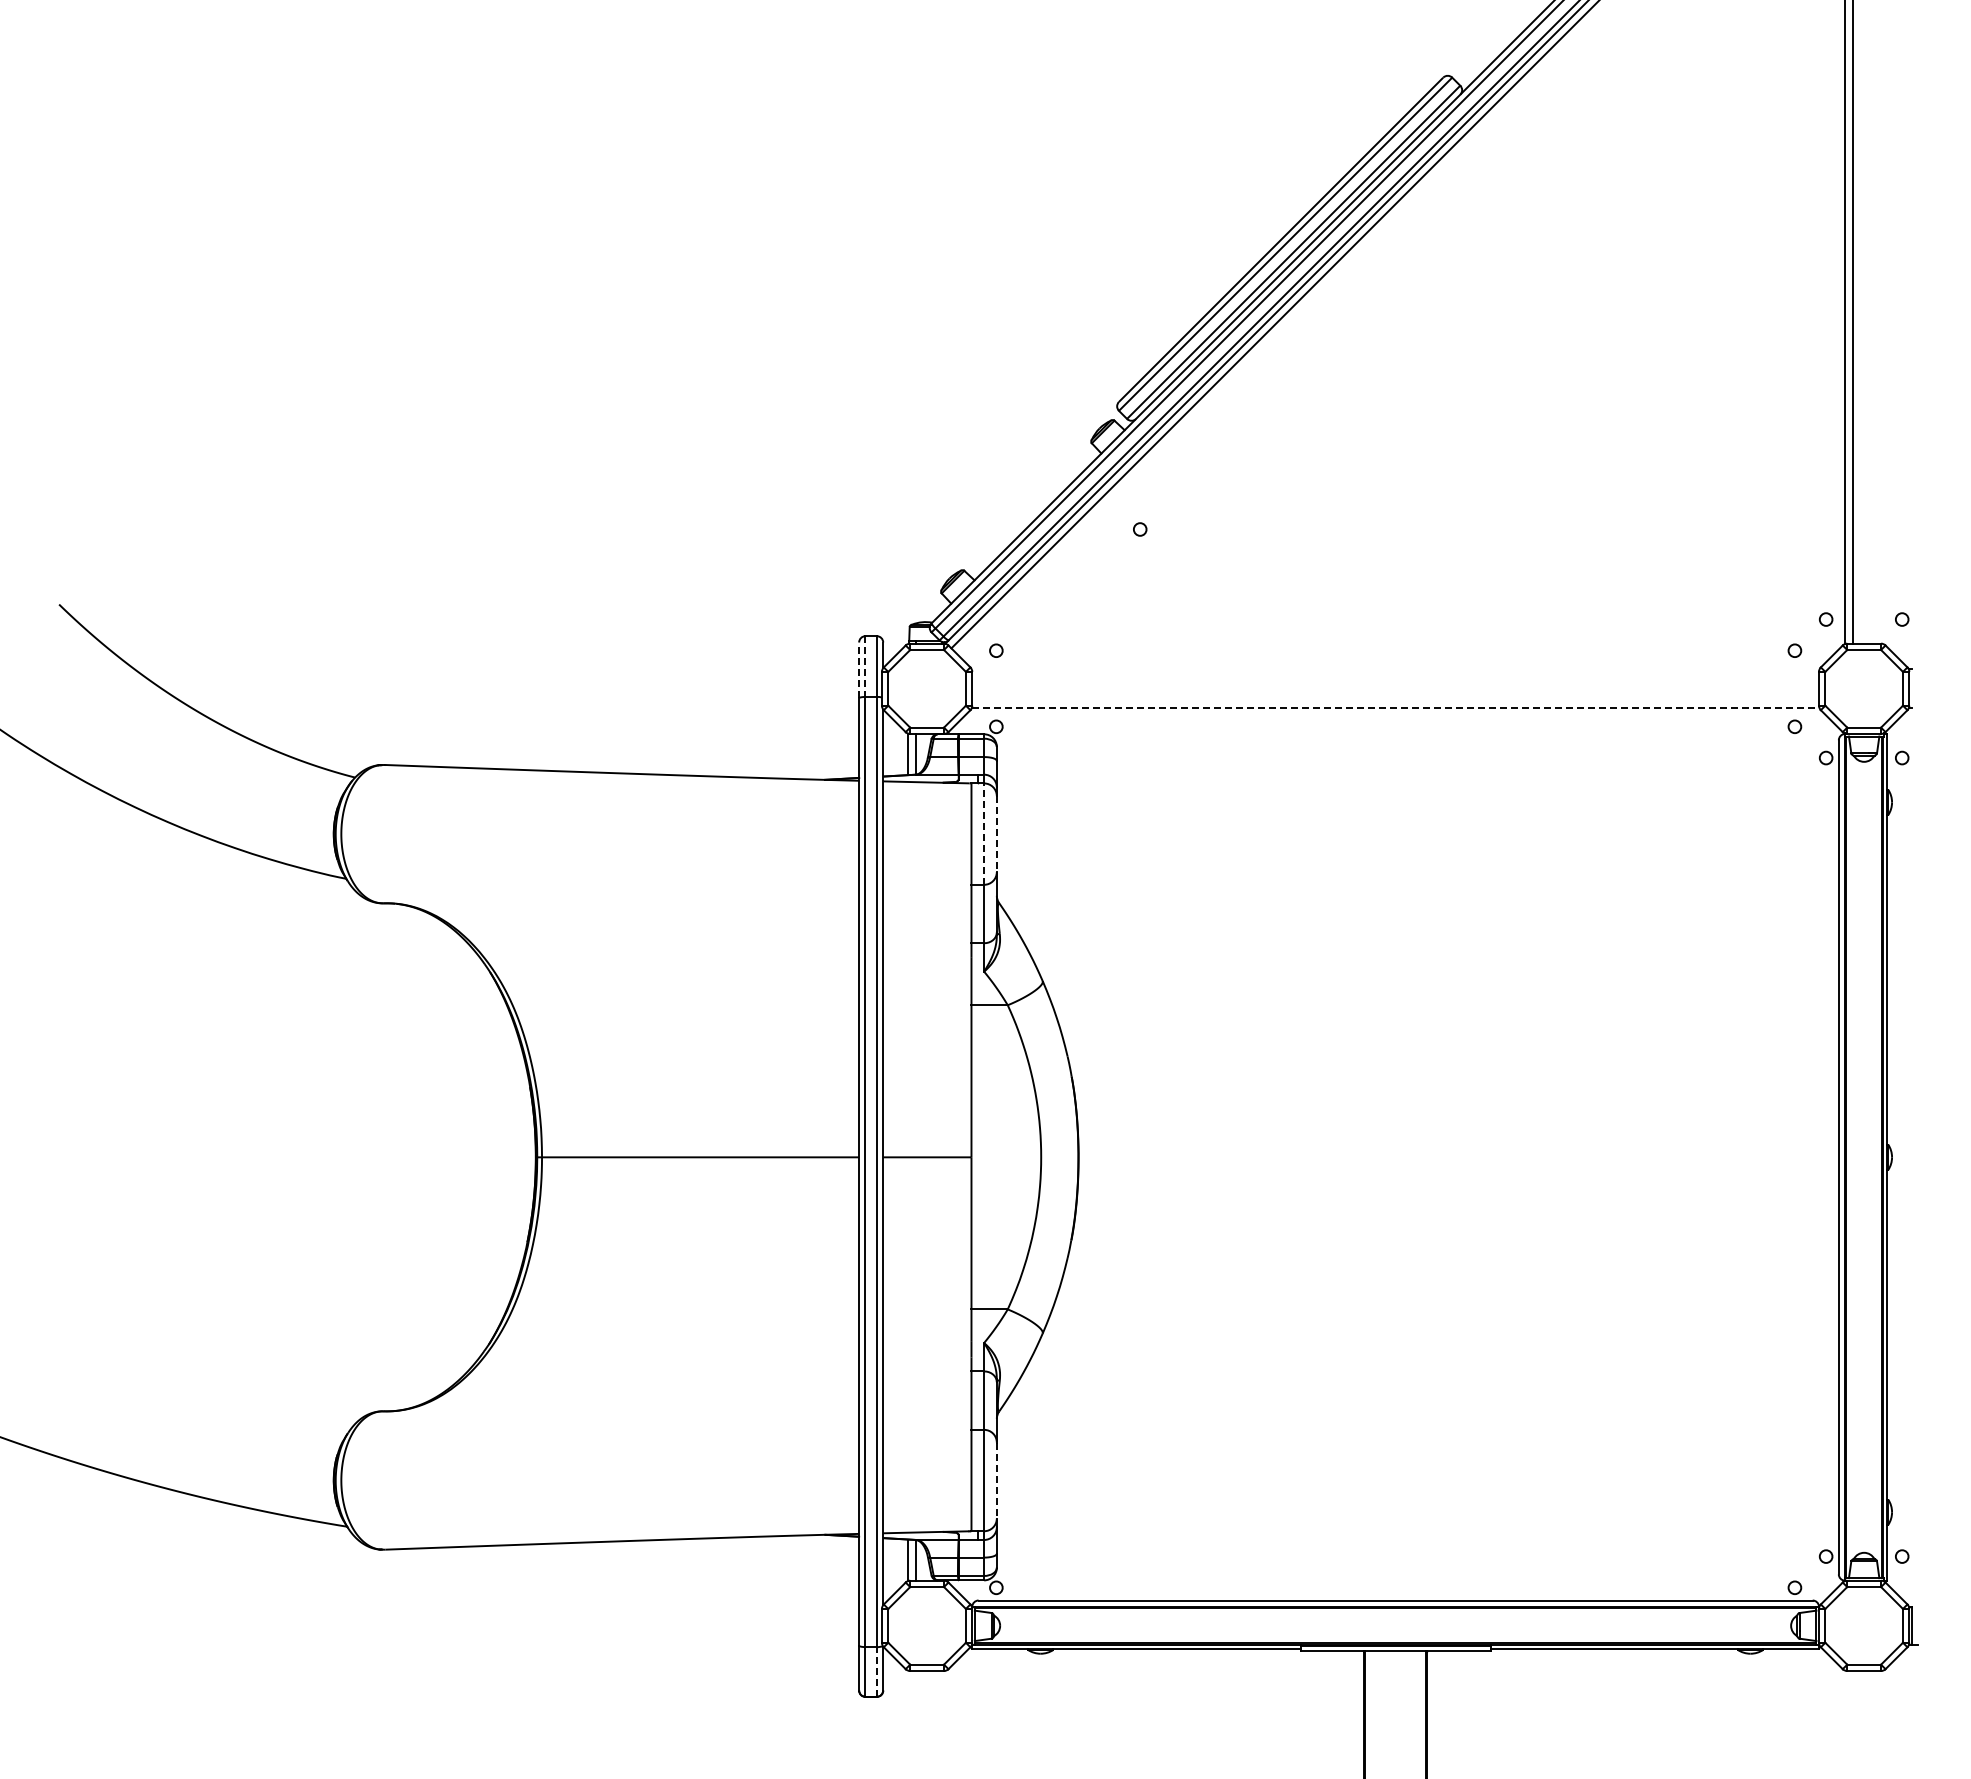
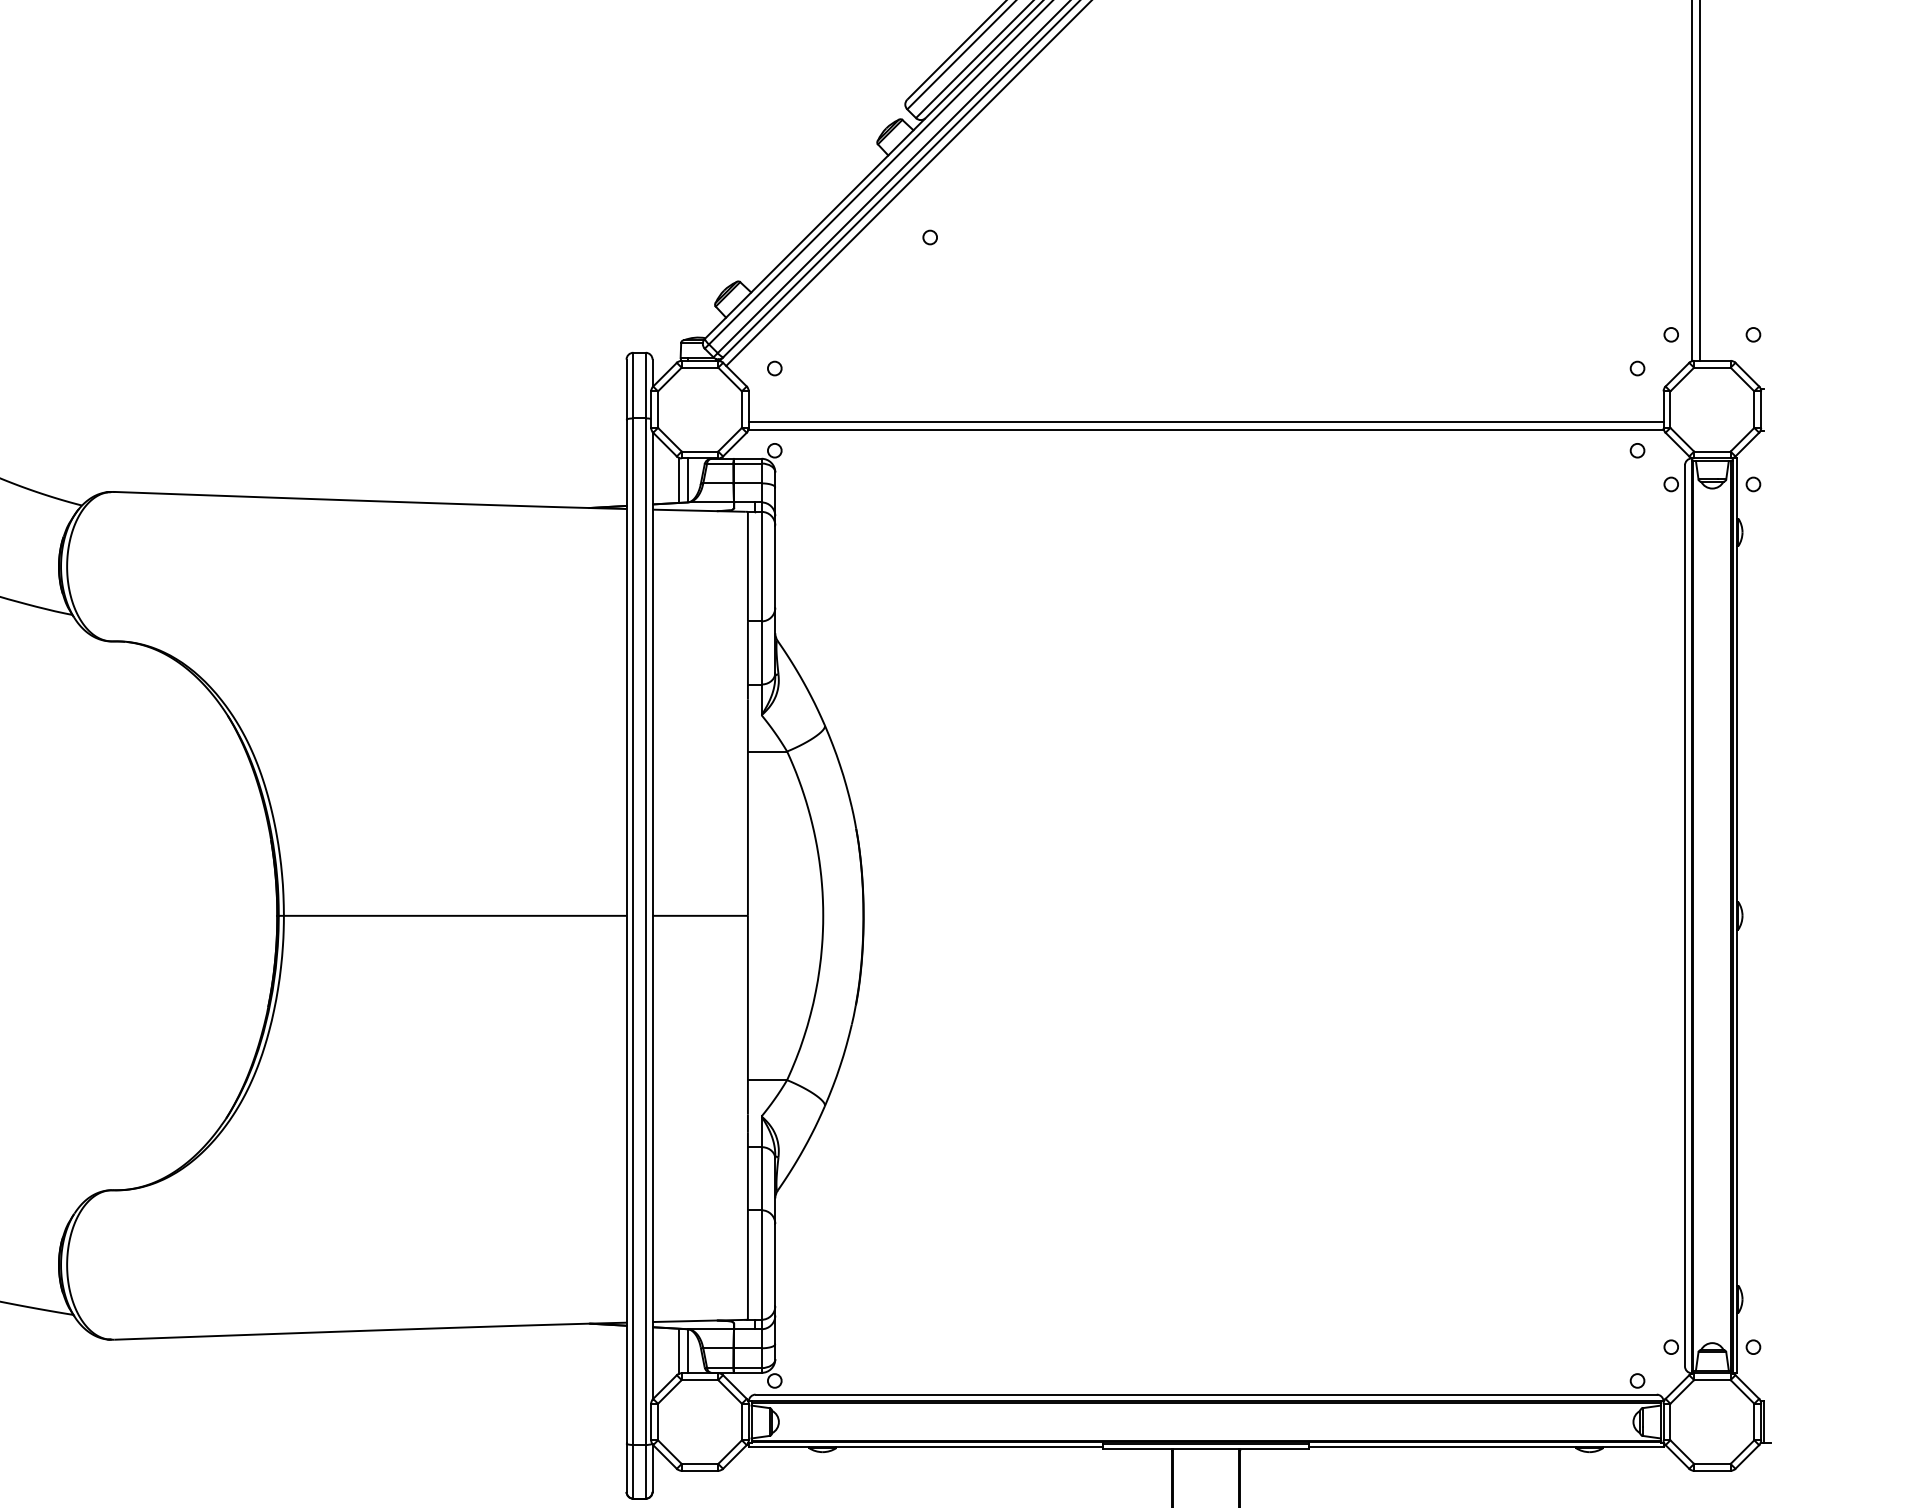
line: (865, 667) -> (633, 386), dashed -> solid
line: (859, 670) -> (626, 389), dashed -> solid
line: (1395, 700) -> (1206, 422), added
line: (1395, 707) -> (1206, 429), dashed -> solid
line: (984, 834) -> (761, 567), dashed -> solid
line: (996, 834) -> (774, 567), dashed -> solid
line: (996, 1481) -> (774, 1266), dashed -> solid
line: (876, 1671) -> (645, 1471), dashed -> solid

